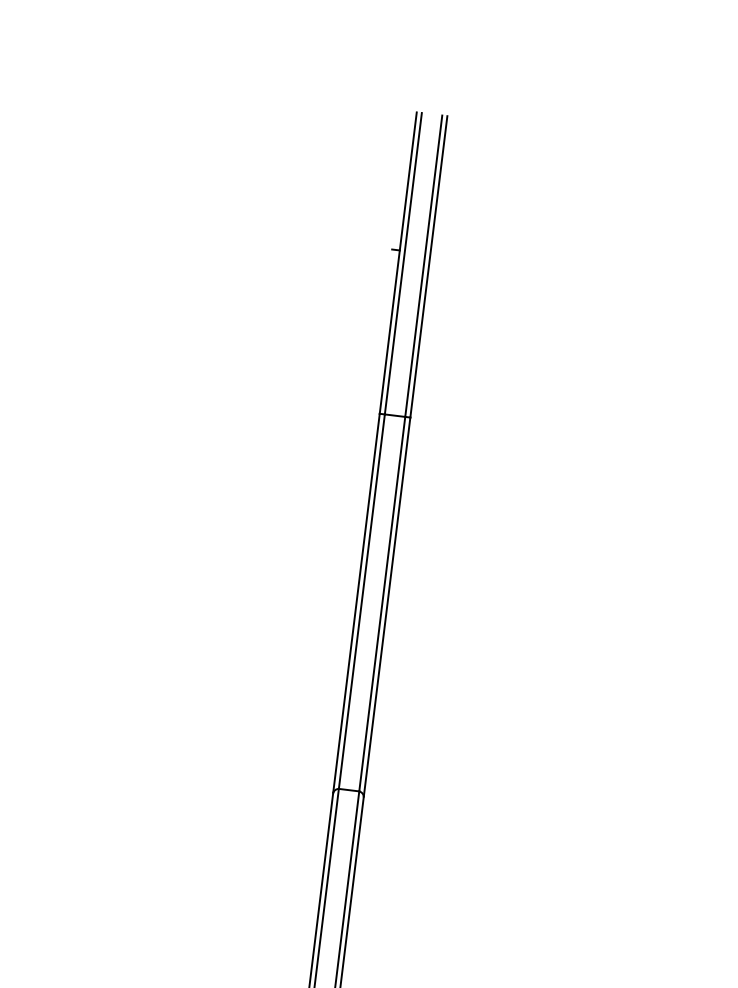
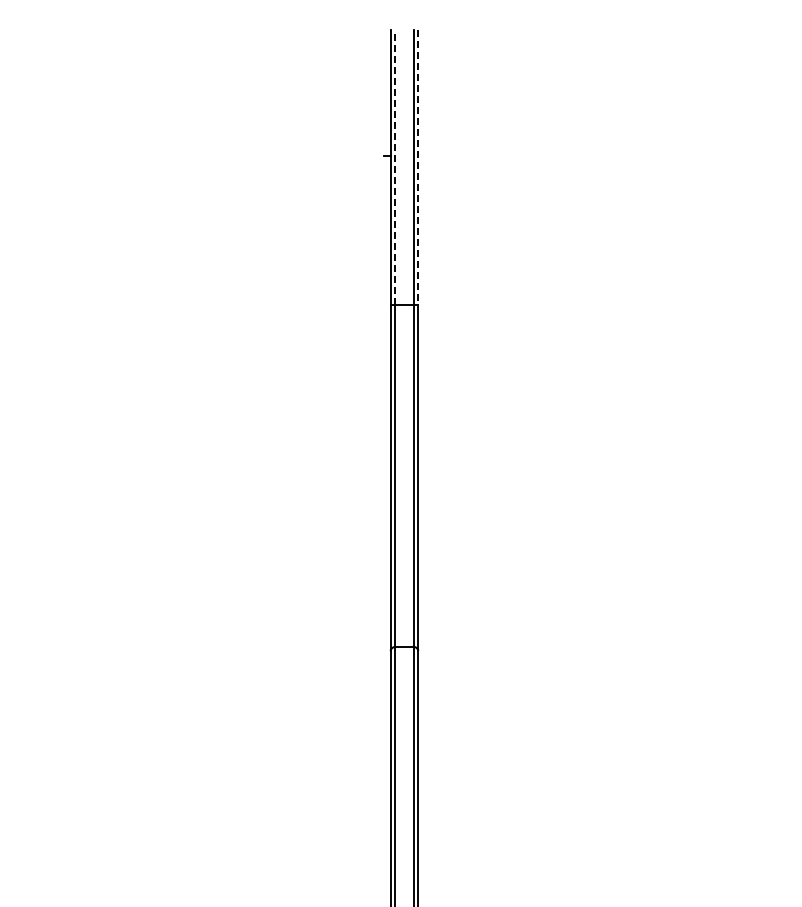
line: (403, 263) -> (395, 167), solid -> dashed
line: (428, 267) -> (418, 168), solid -> dashed

